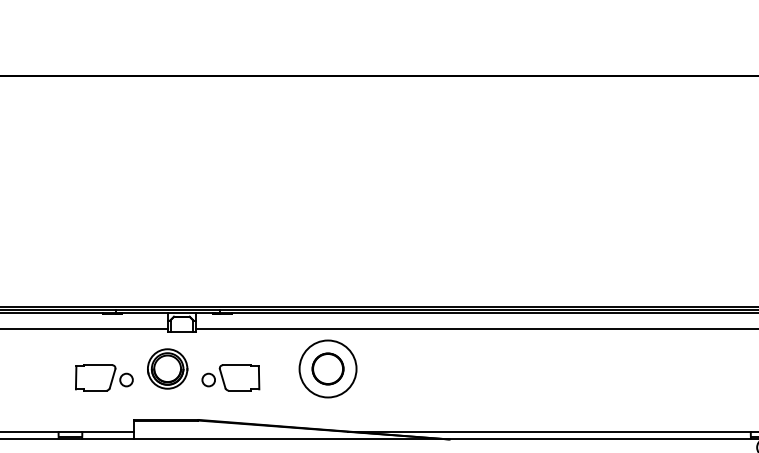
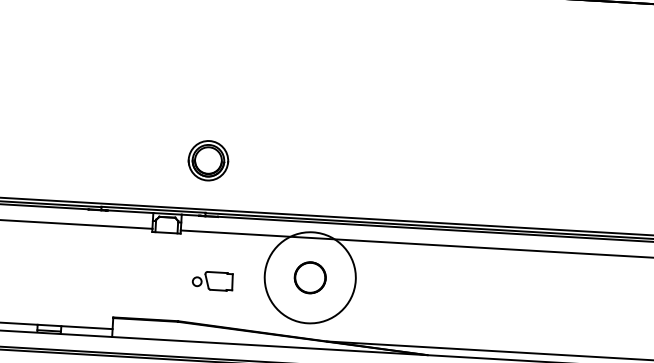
part: (167, 368) -> (208, 160), moved
circle: (327, 368) -> (309, 277), size x1.6
part: (104, 377) -> (86, 273), removed
part: (230, 377) -> (212, 280), size x0.7

